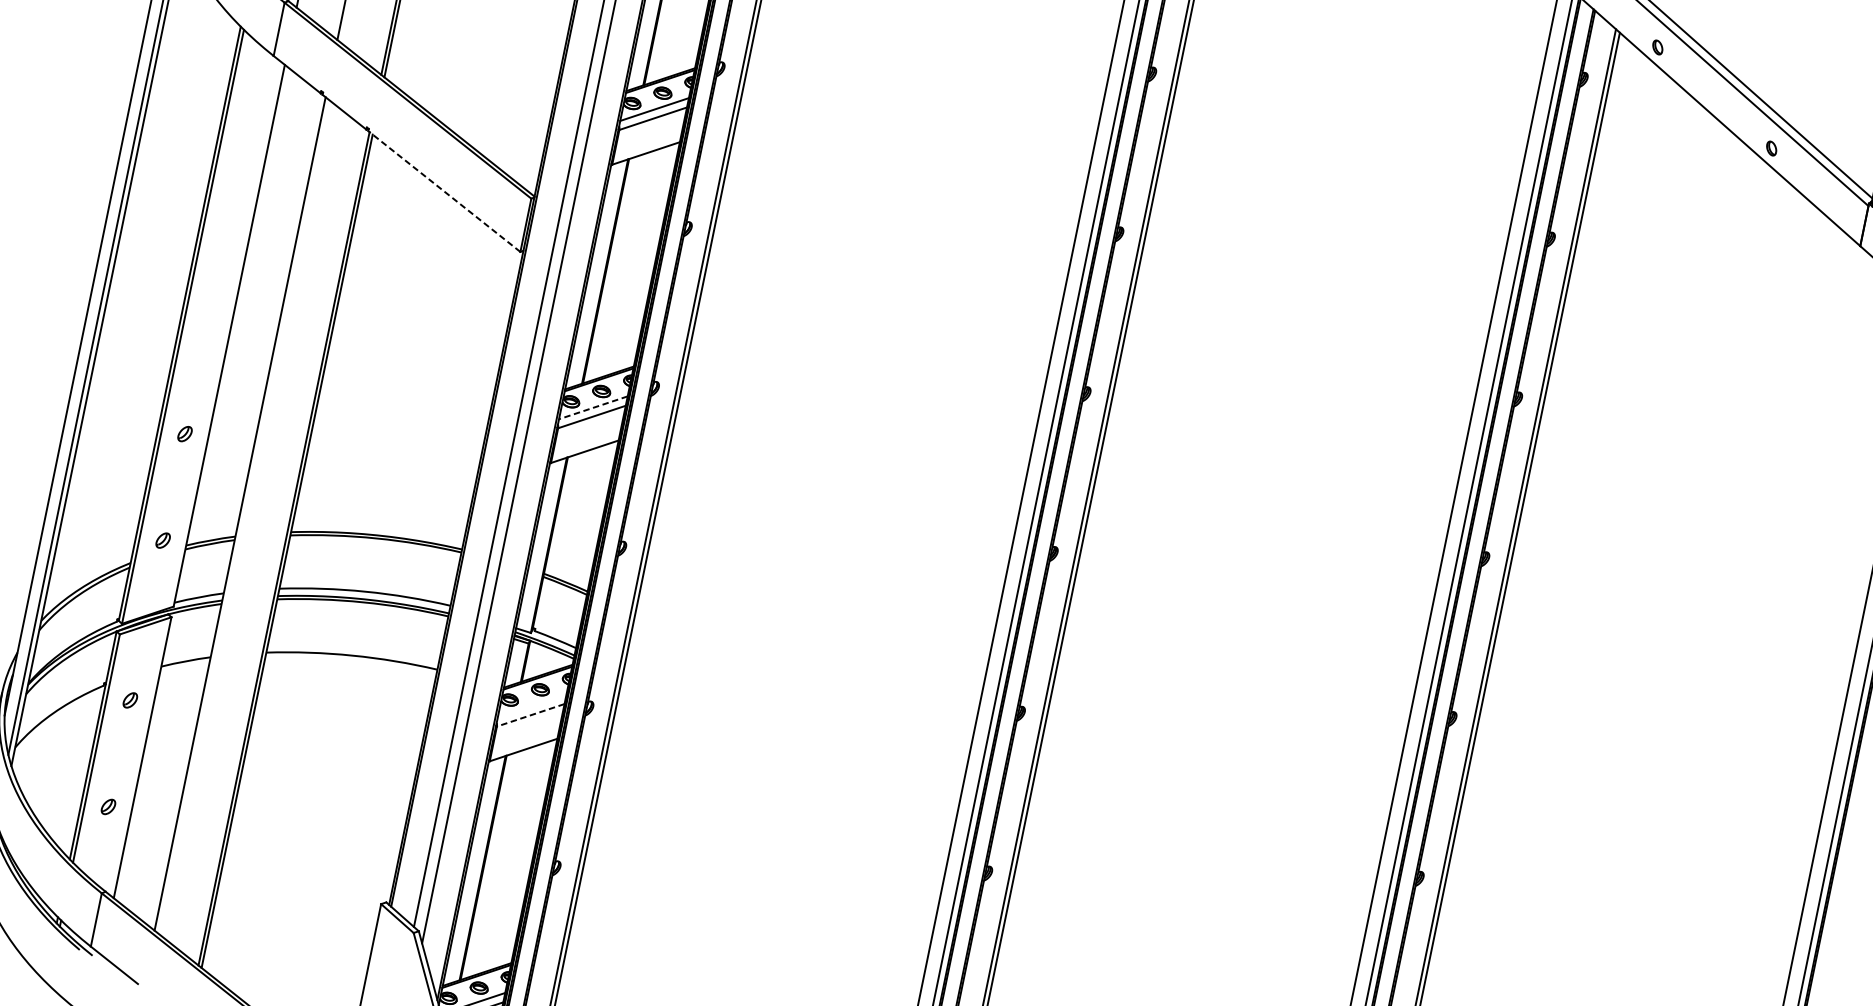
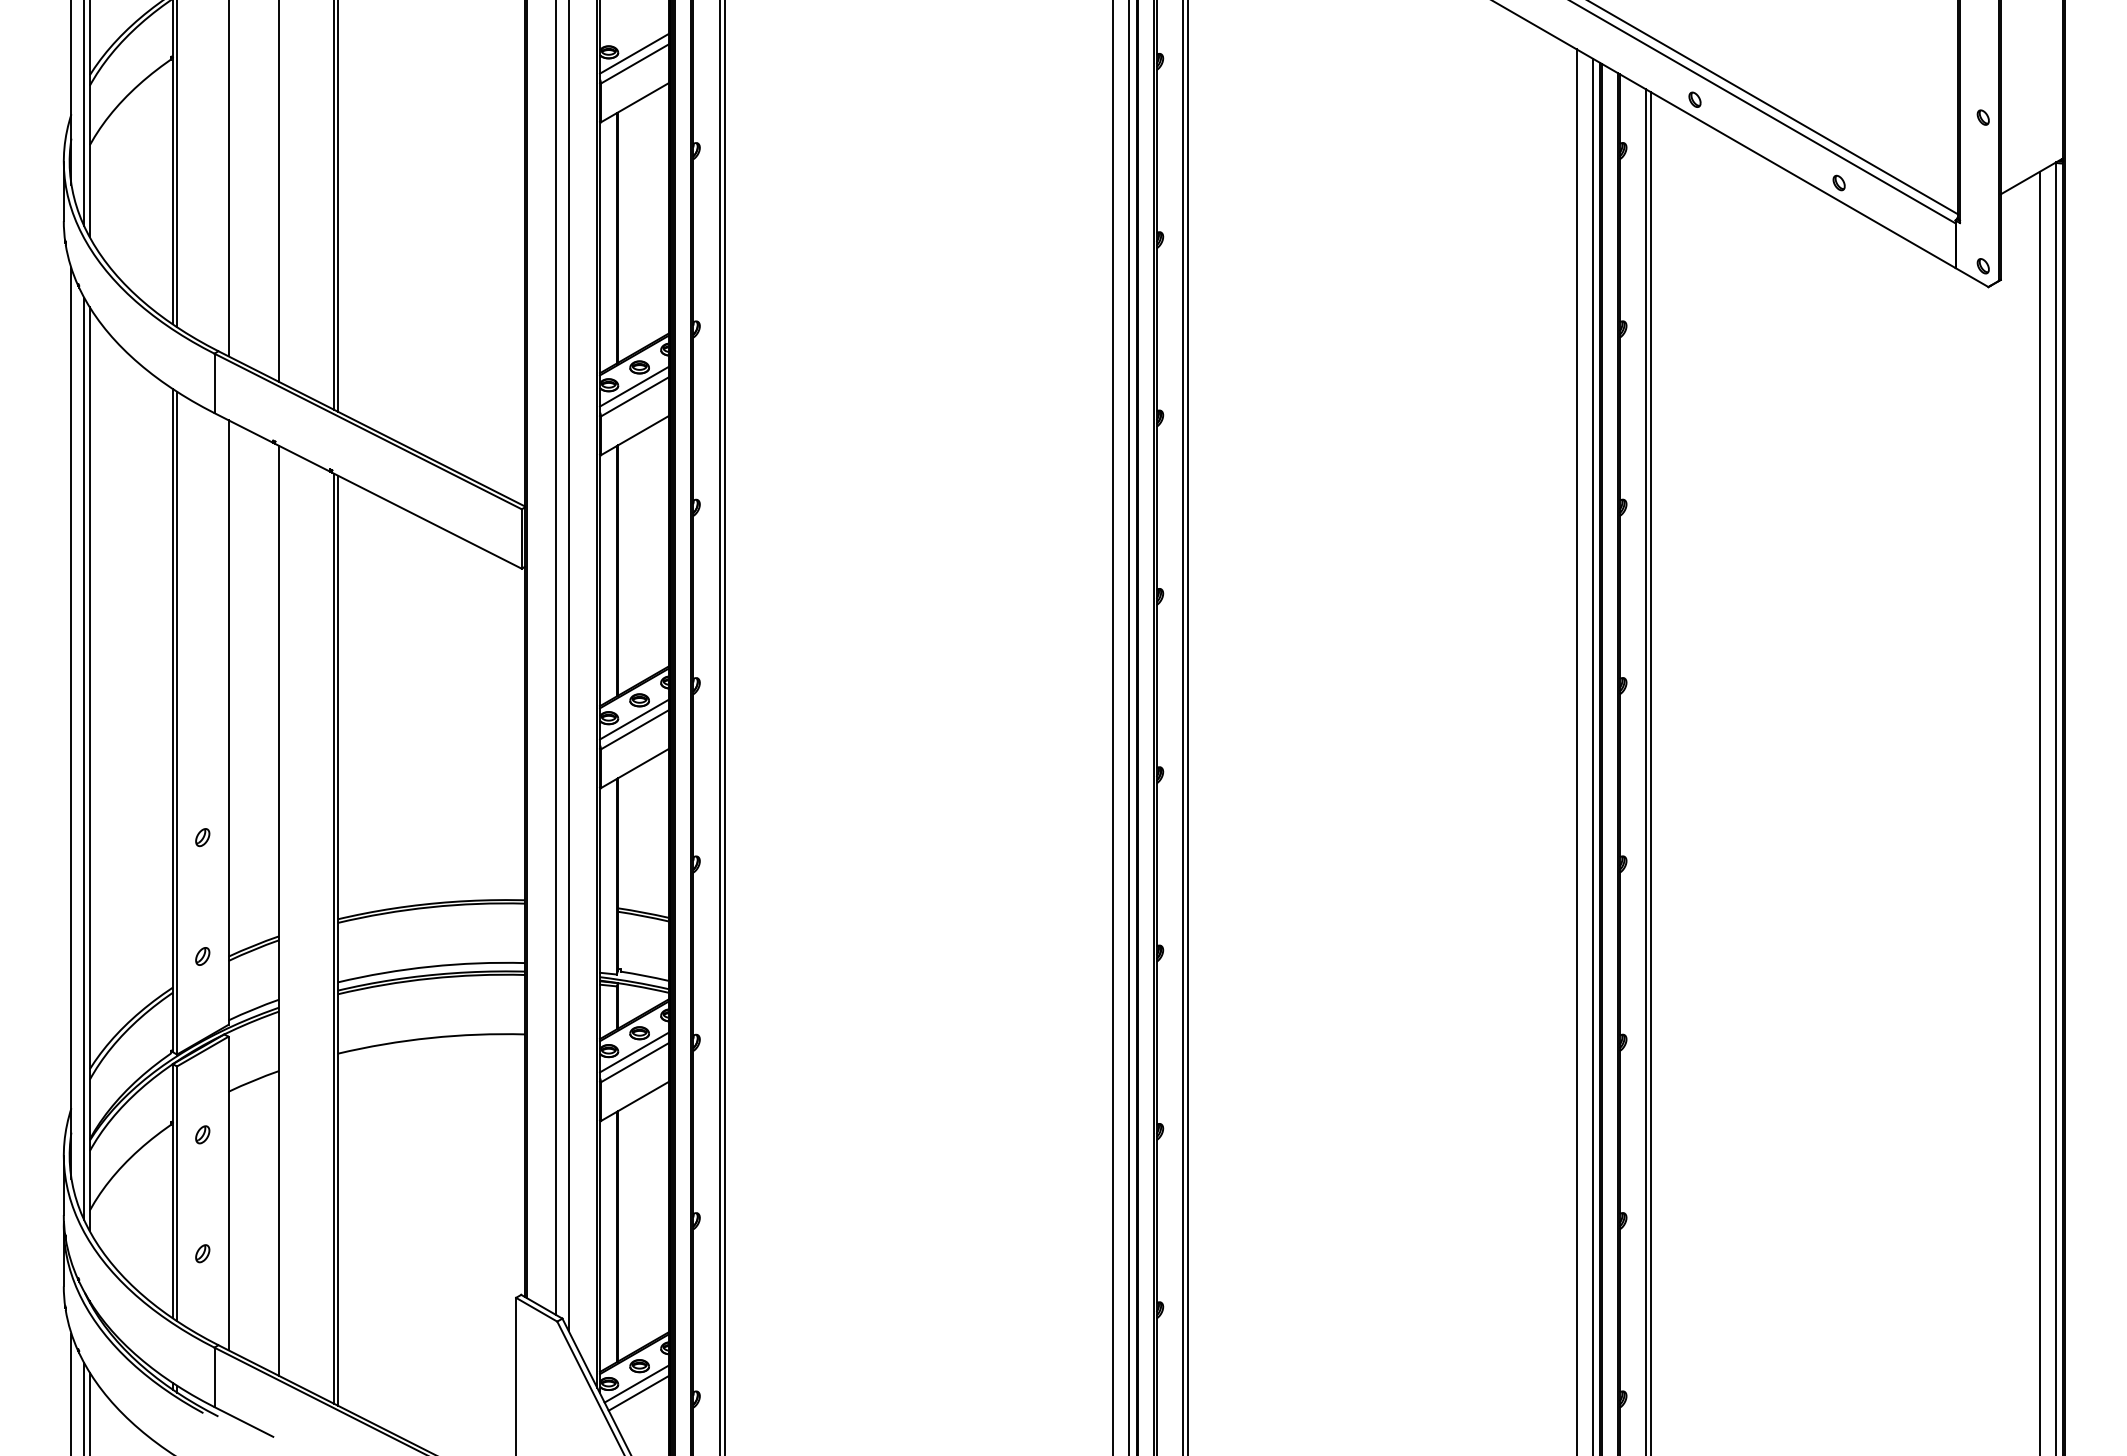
line: (443, 191) -> (426, 520), dashed -> solid
line: (593, 407) -> (634, 719), dashed -> solid
line: (532, 706) -> (634, 1052), added
line: (530, 715) -> (634, 1062), dashed -> solid

